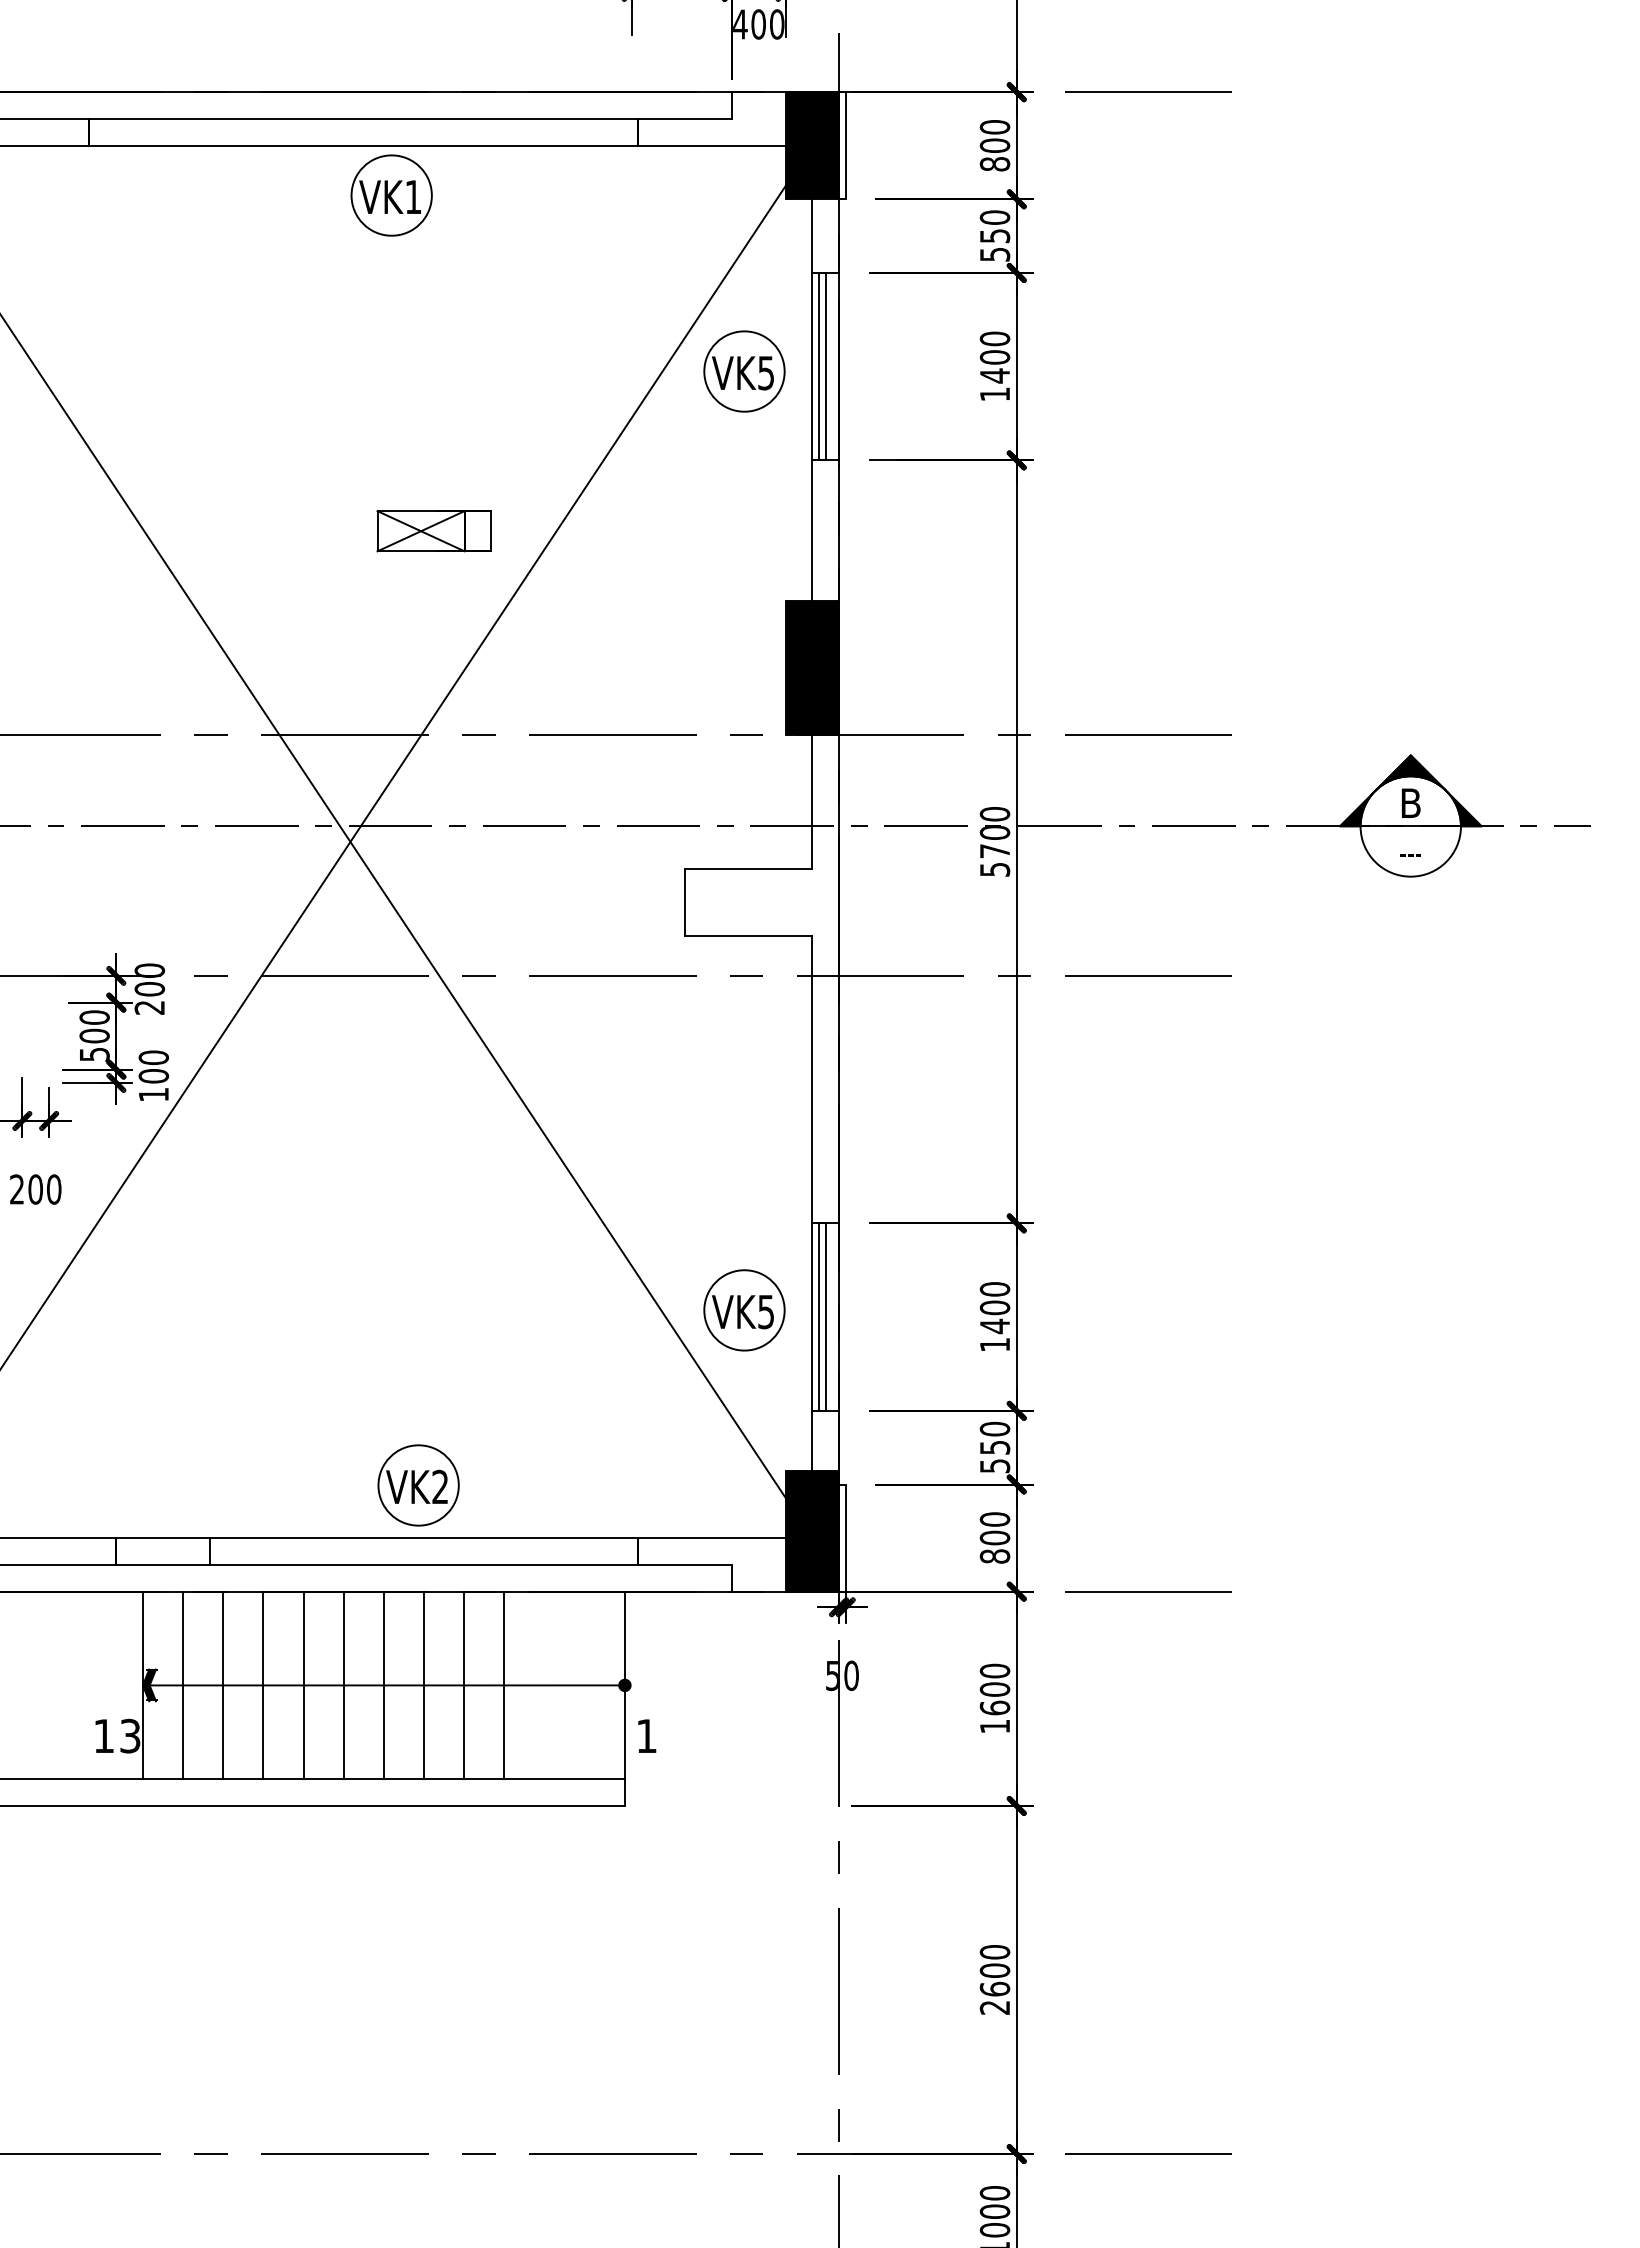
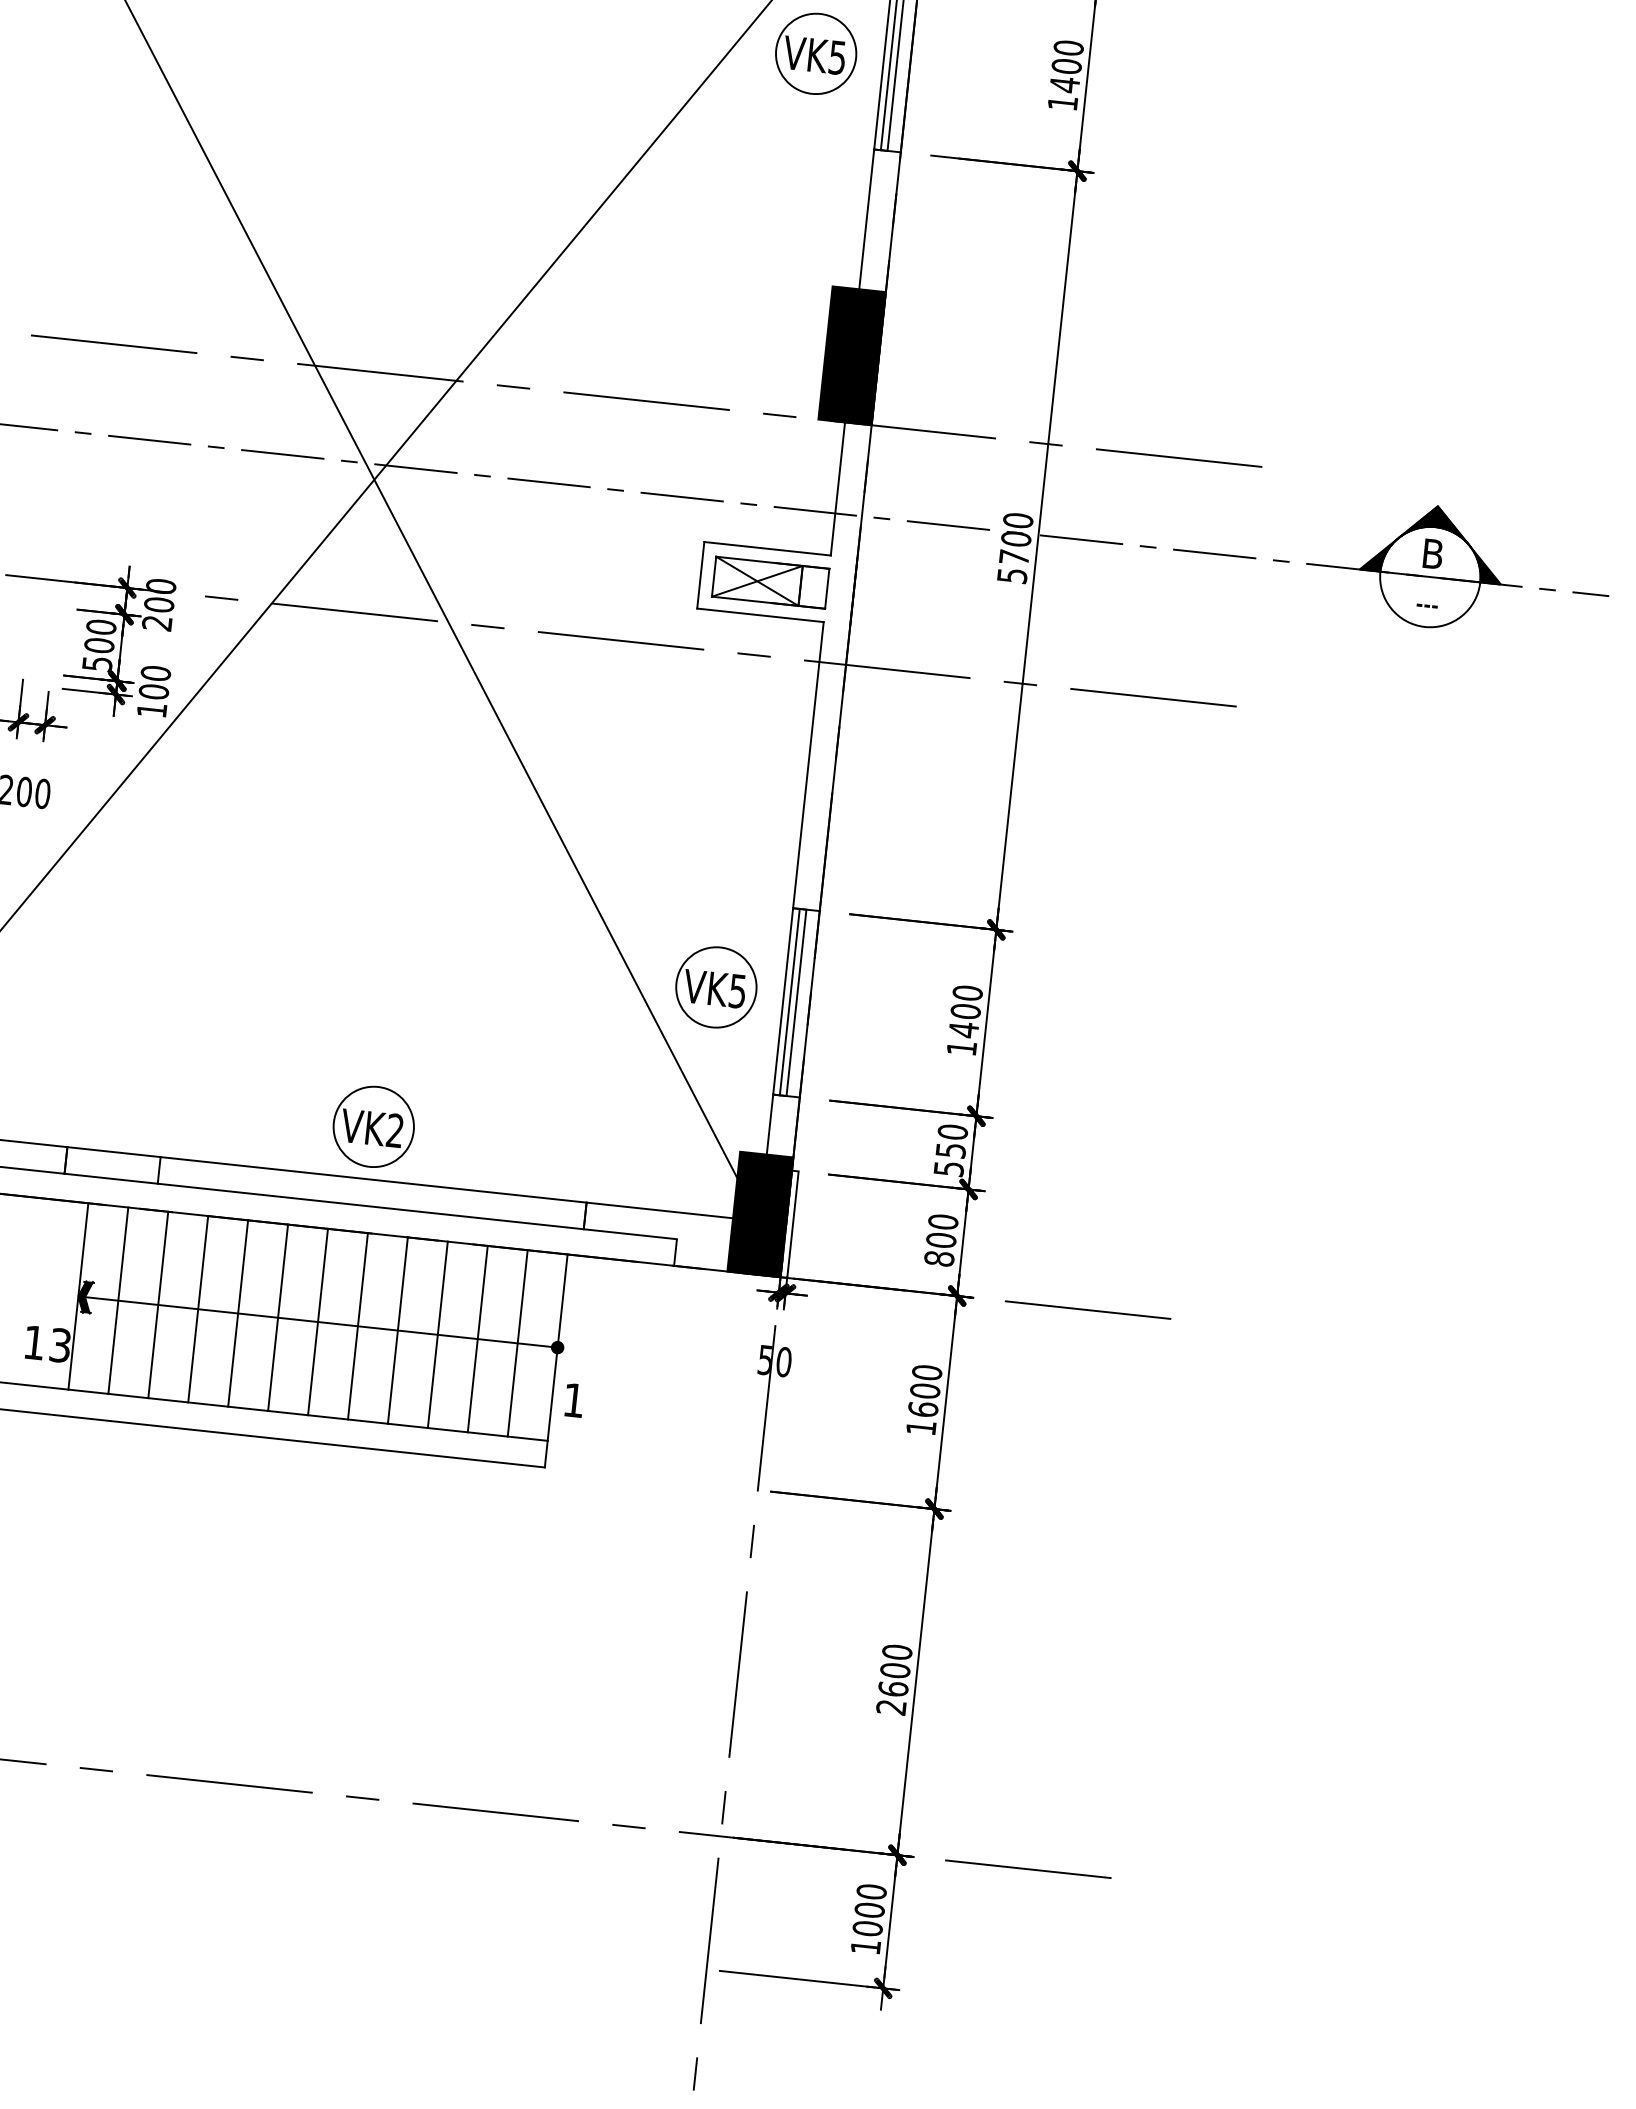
part: (433, 531) -> (769, 582), moved
line: (544, 1685) -> (477, 1339), added
line: (584, 1685) -> (517, 1343), added

